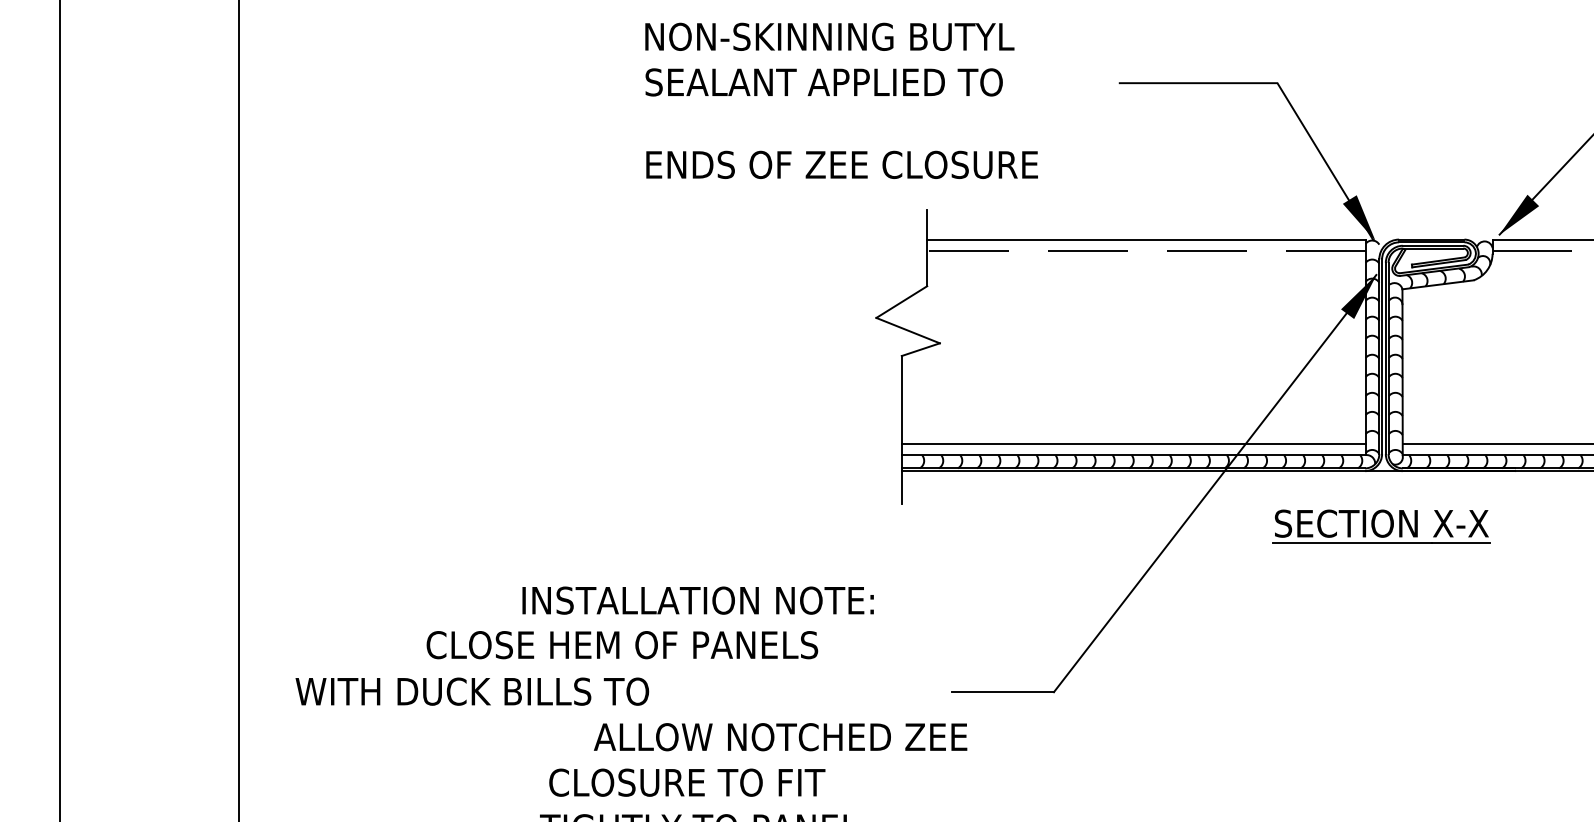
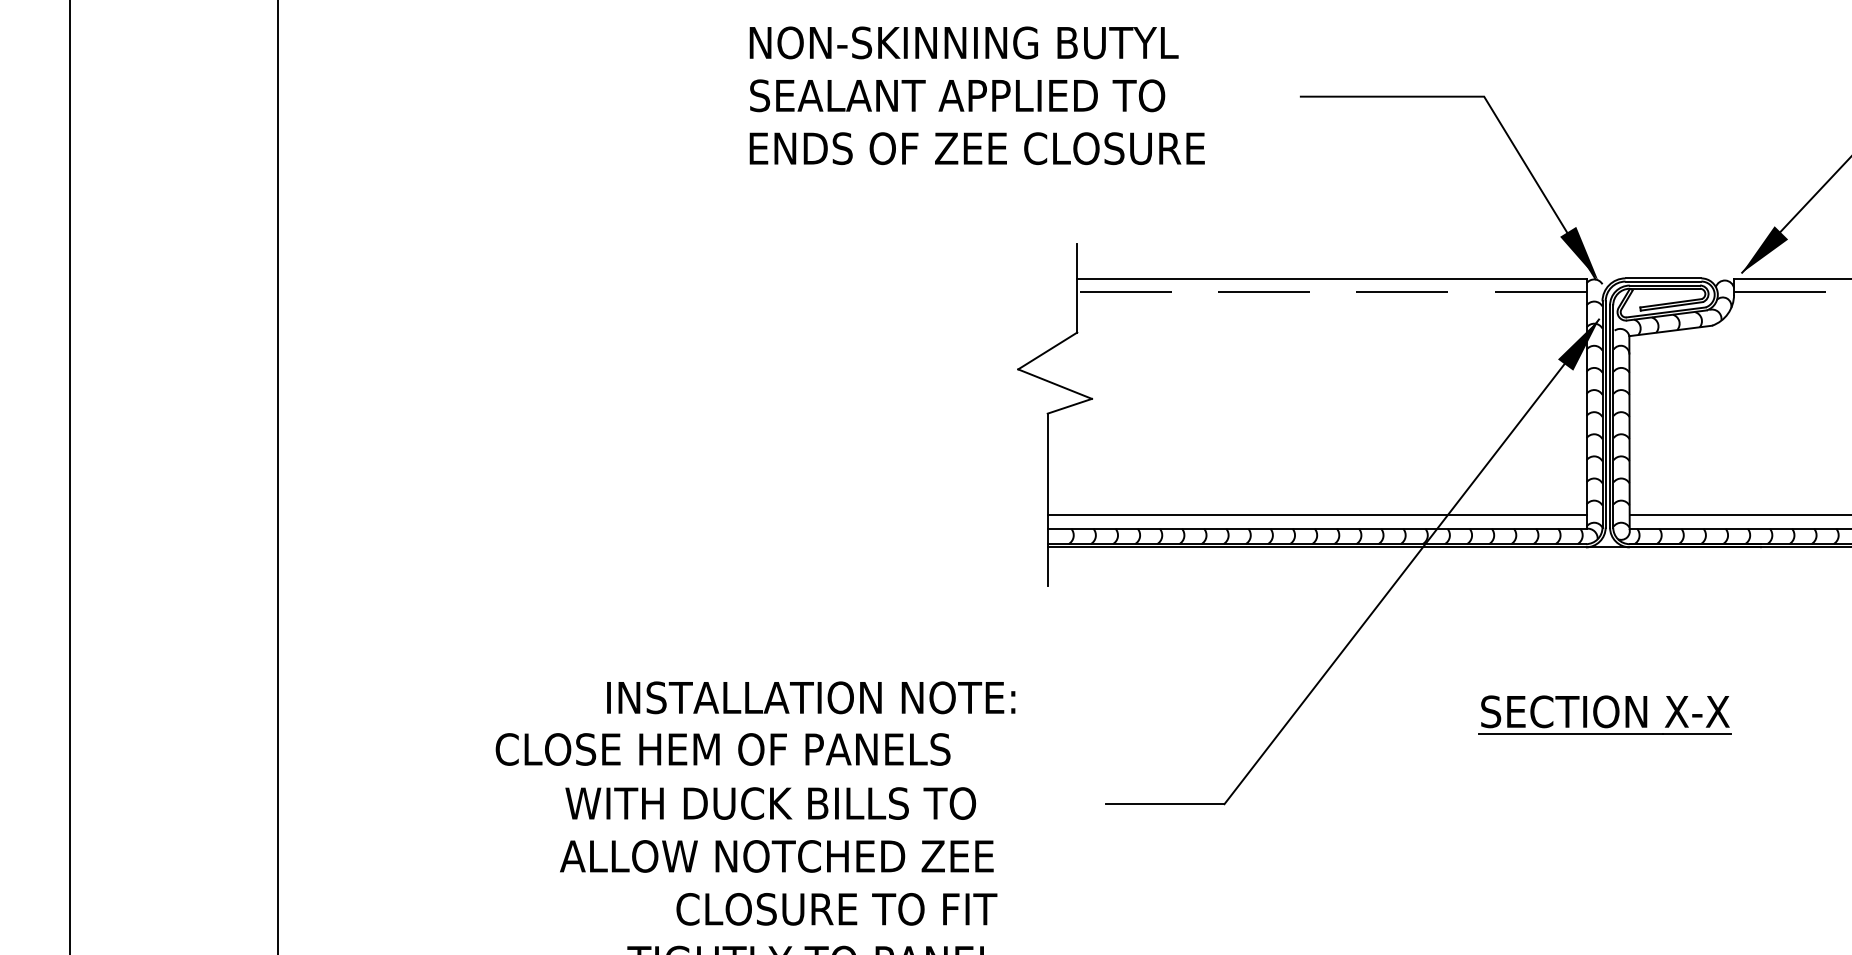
text: (841, 164) -> (976, 148), moved
part: (1381, 526) -> (1605, 715), moved
text: (472, 691) -> (770, 803), moved
text: (780, 737) -> (776, 856), moved
text: (687, 782) -> (837, 909), moved

